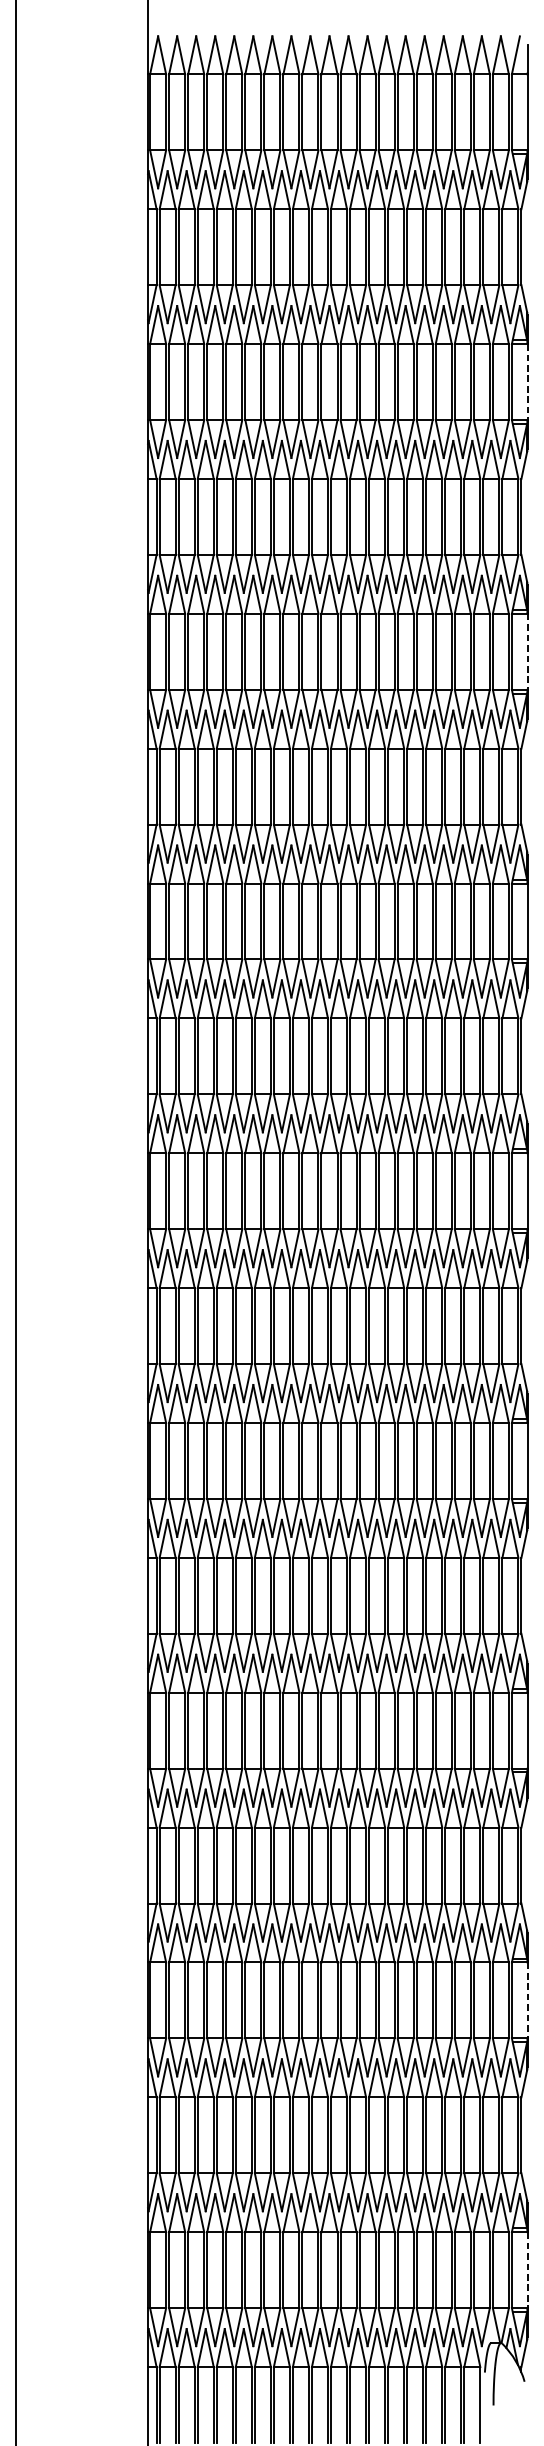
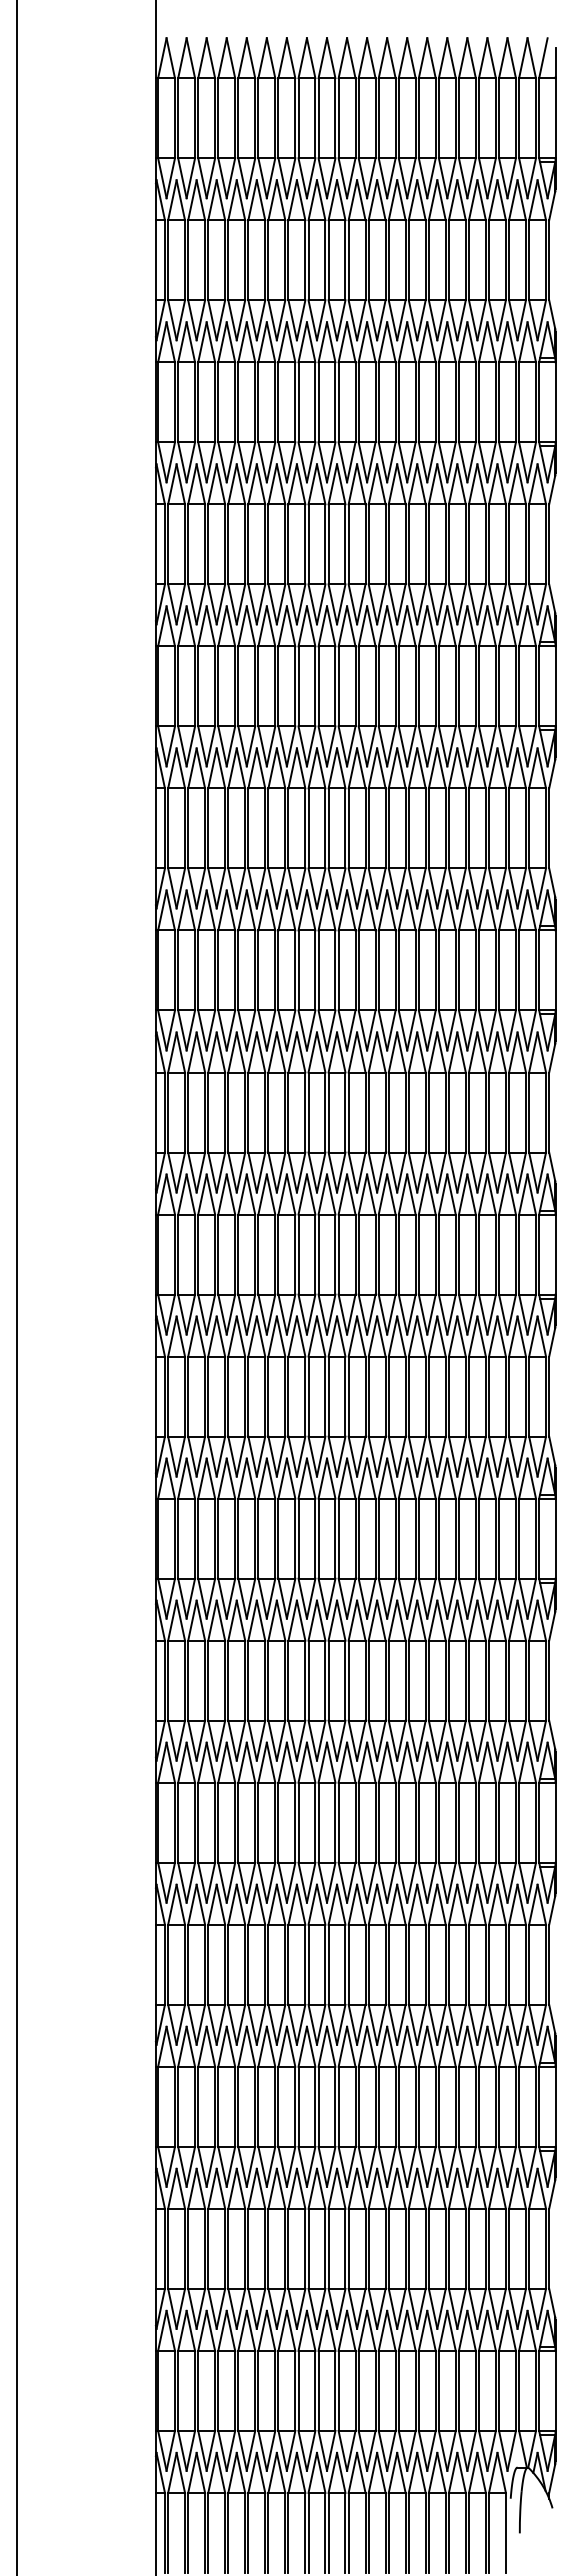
line: (527, 382) -> (555, 402), dashed -> solid
line: (527, 651) -> (555, 686), dashed -> solid
line: (527, 2000) -> (555, 2106), dashed -> solid
line: (527, 2269) -> (555, 2390), dashed -> solid

